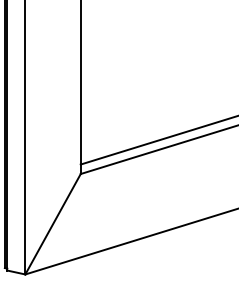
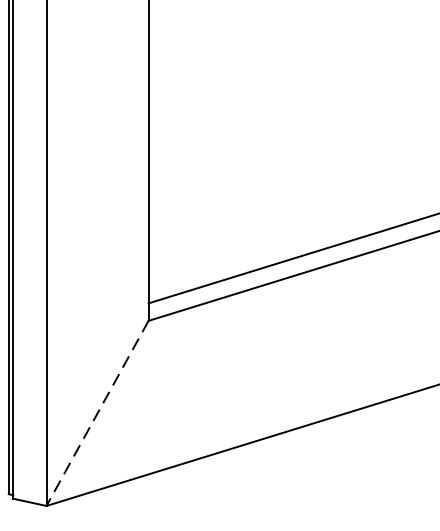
line: (52, 224) -> (96, 413), solid -> dashed

